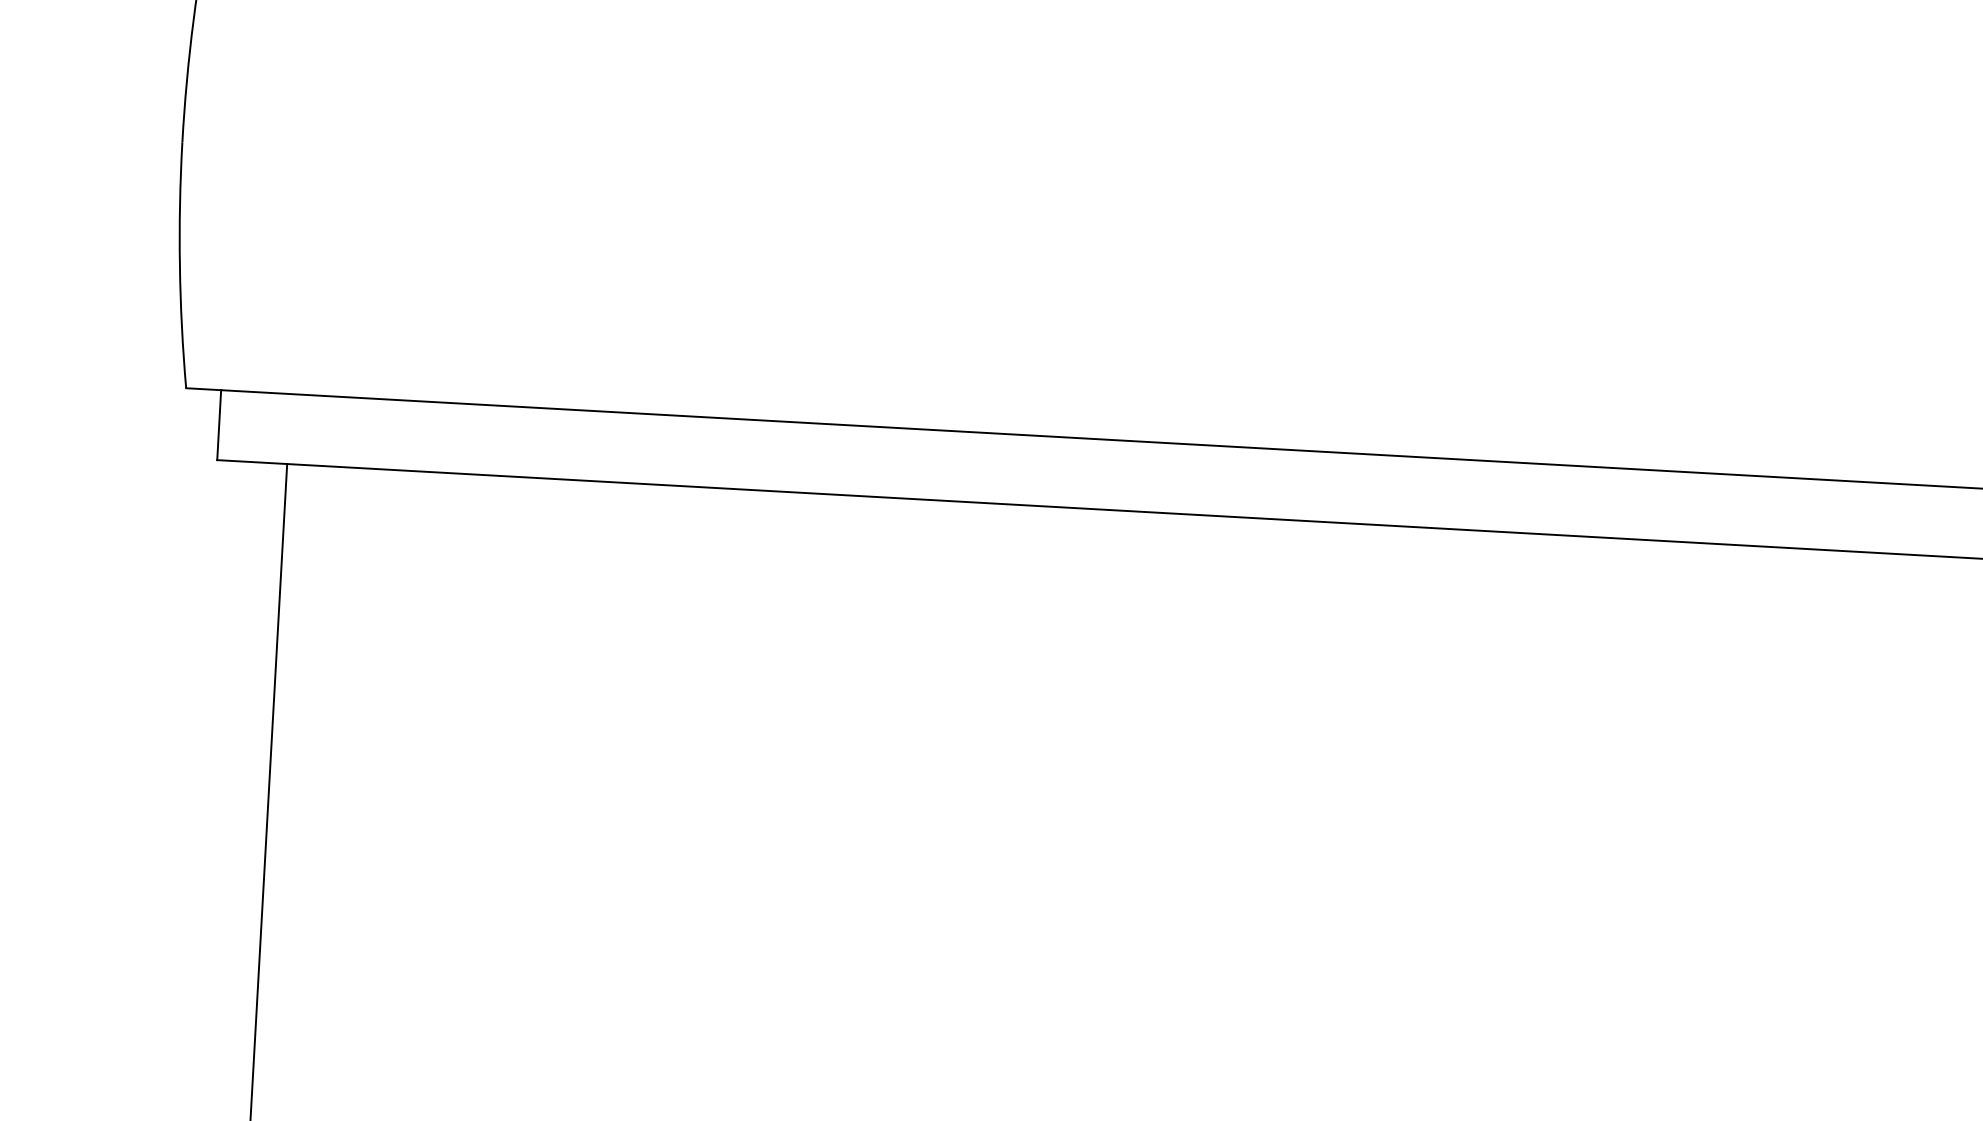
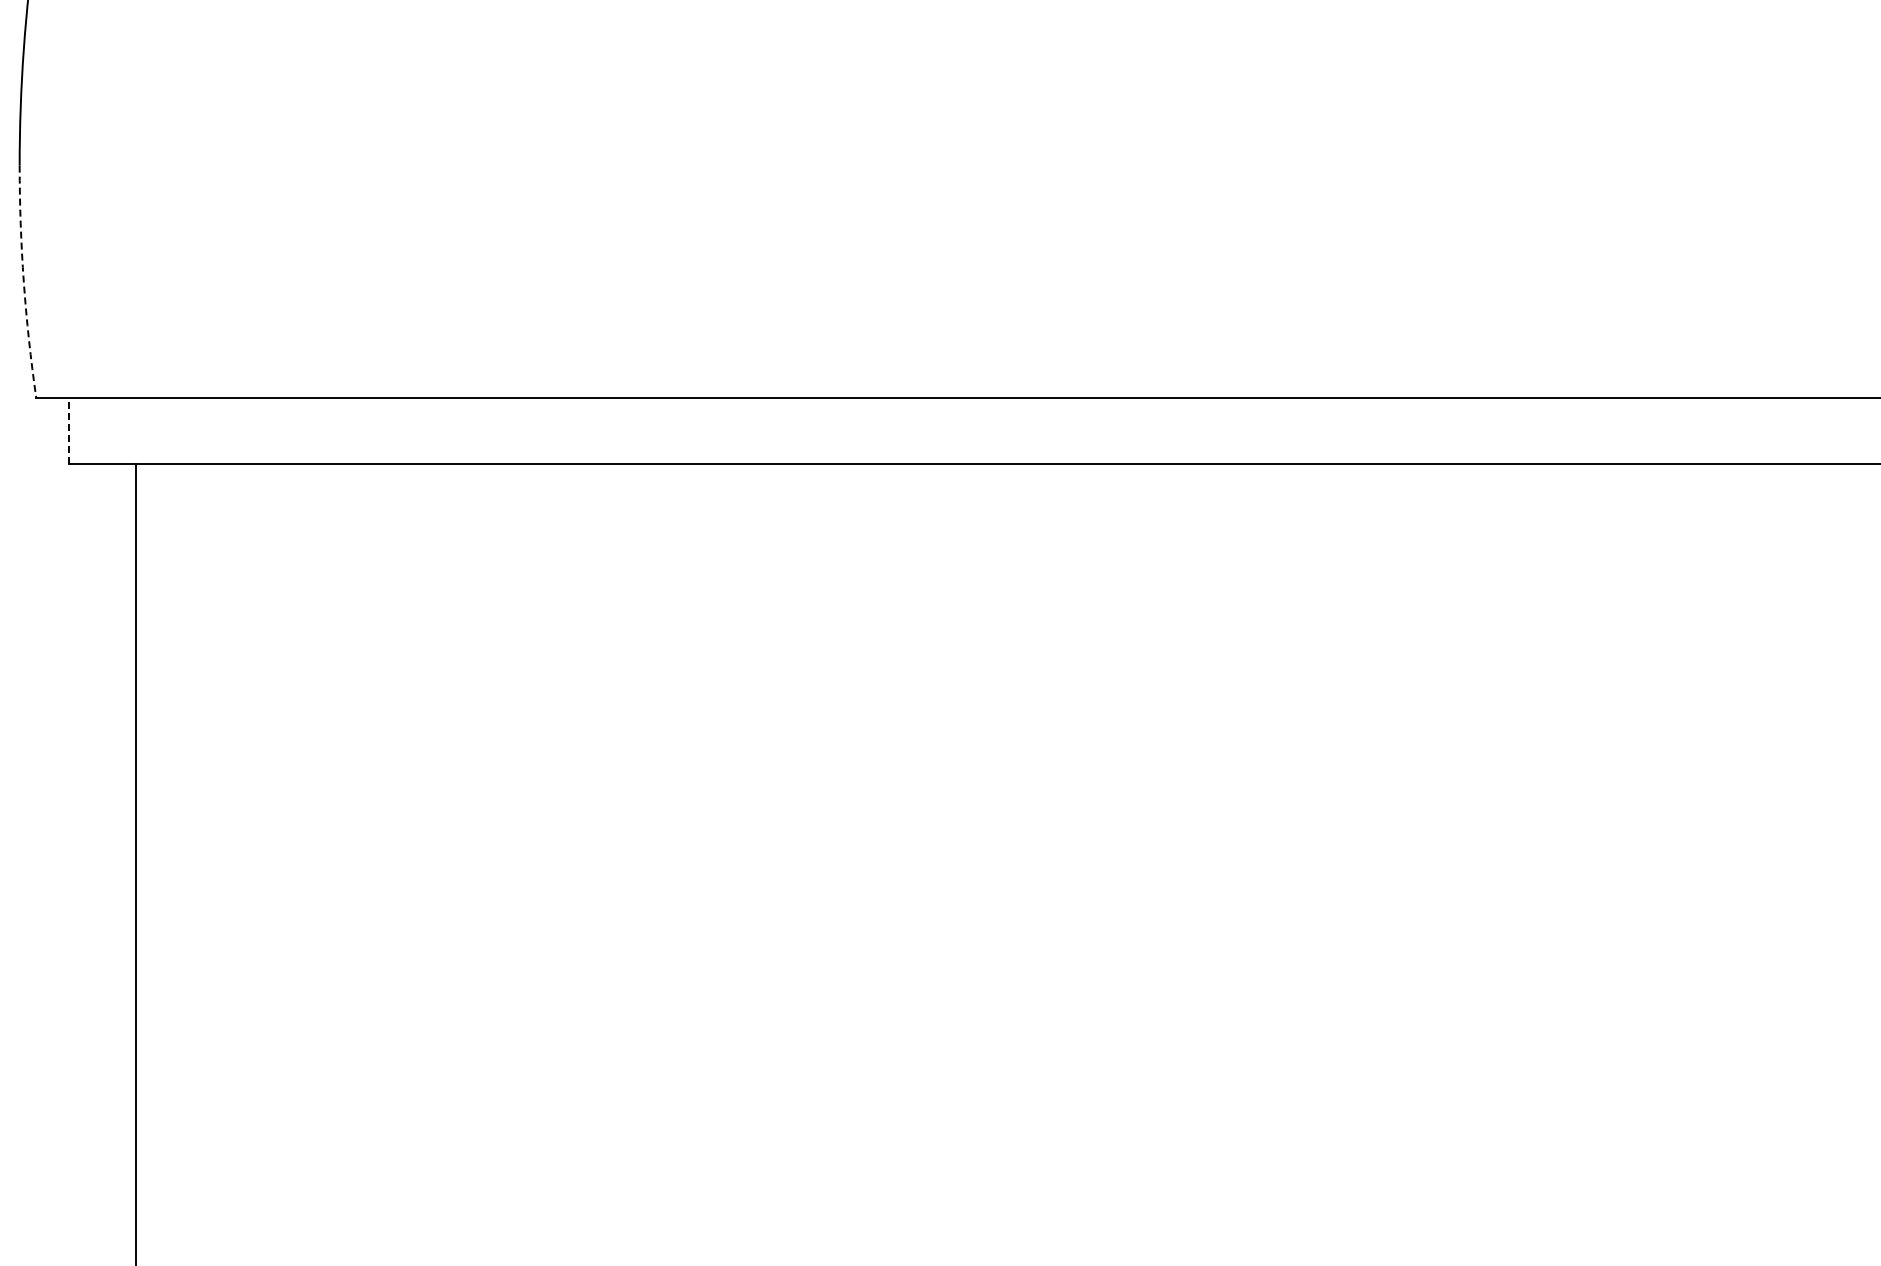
arc: (179, 264) -> (23, 281), solid -> dashed
line: (219, 424) -> (69, 430), solid -> dashed

